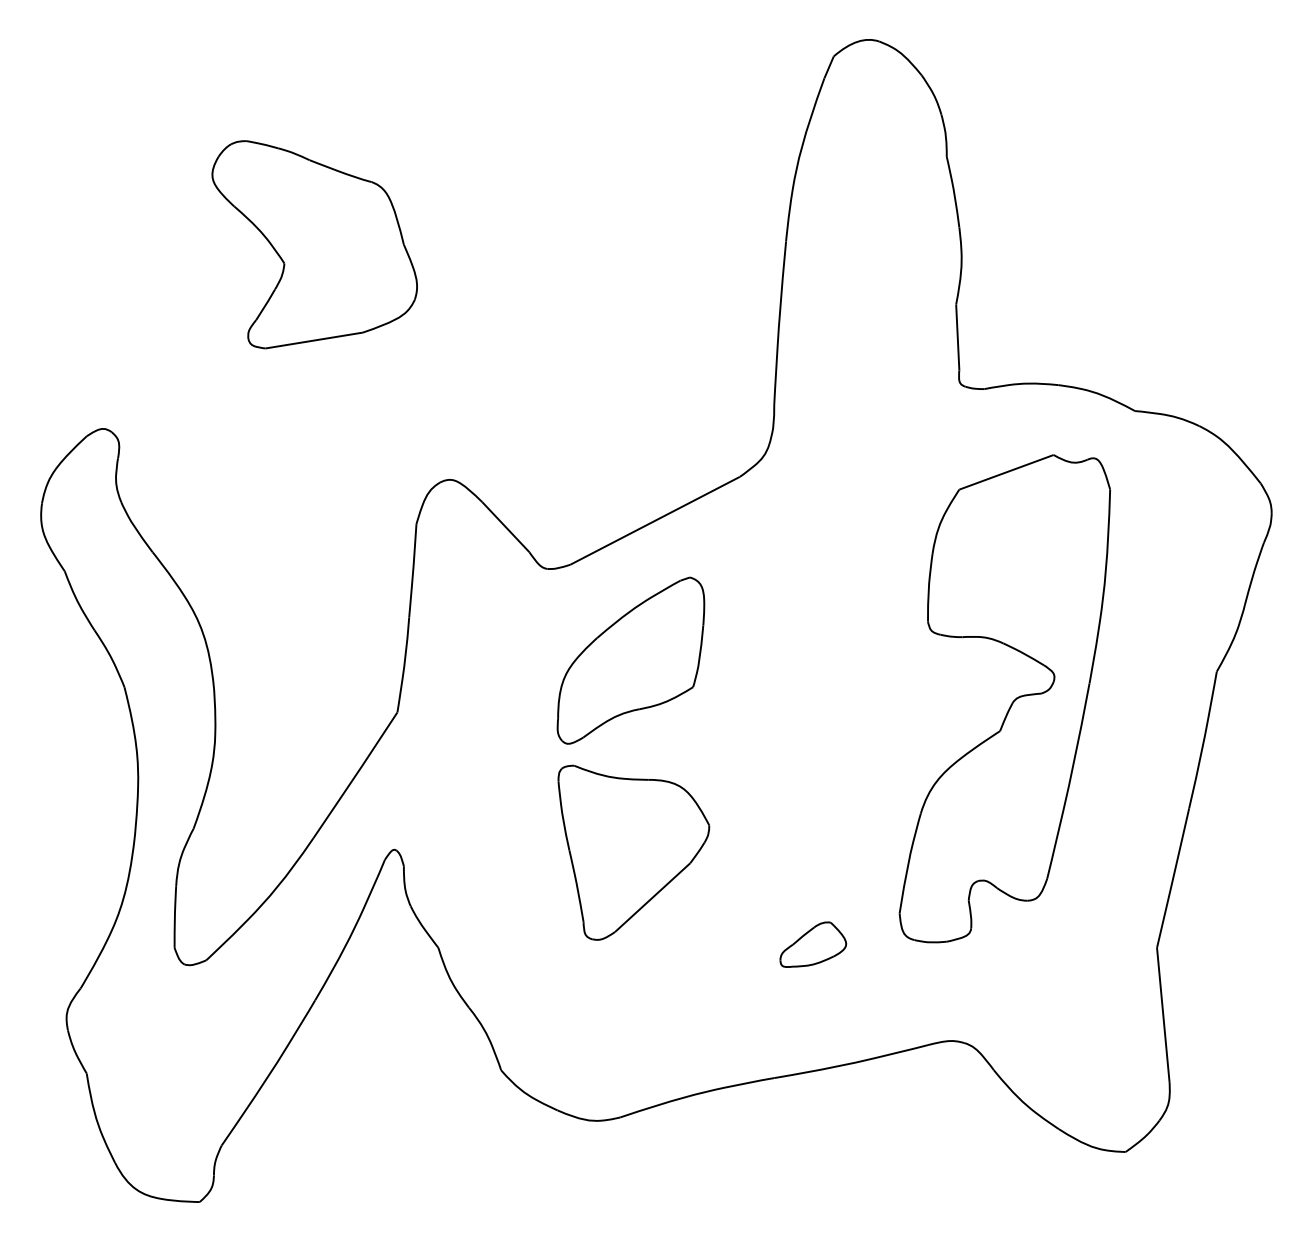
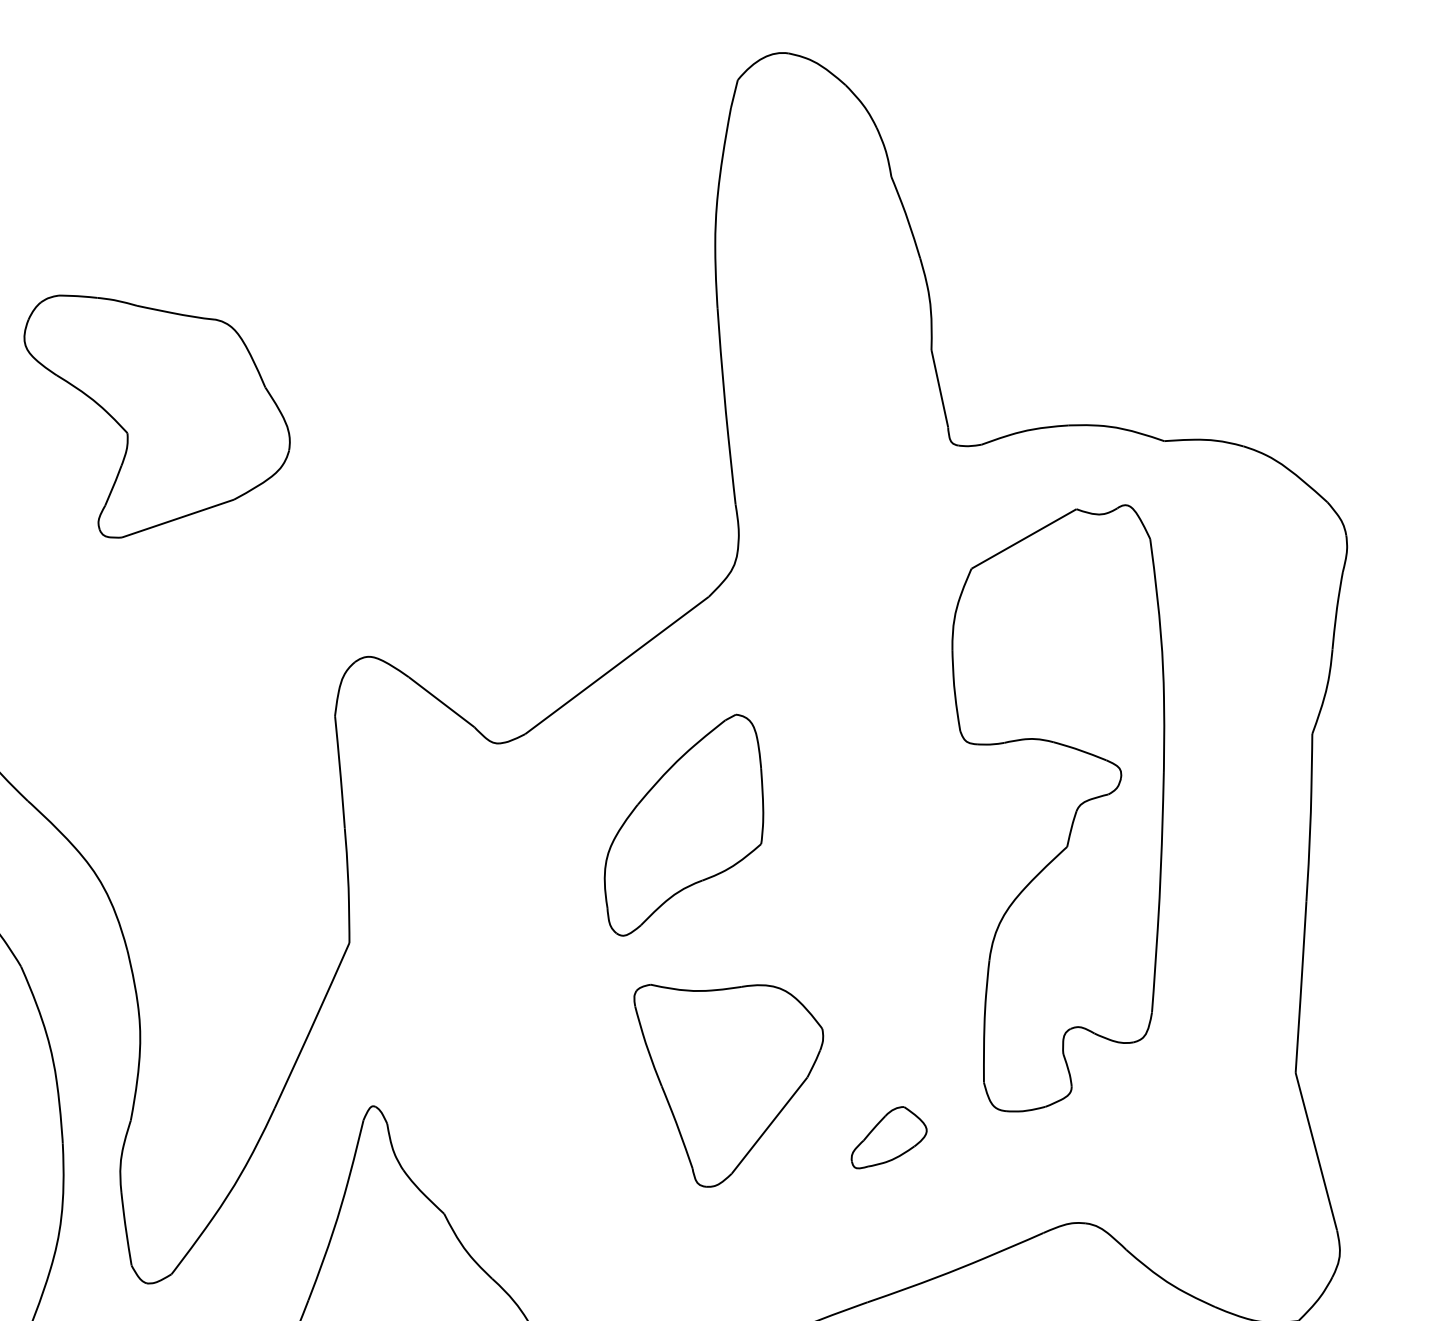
part: (630, 660) -> (681, 824), moved
part: (633, 852) -> (737, 1075), moved

